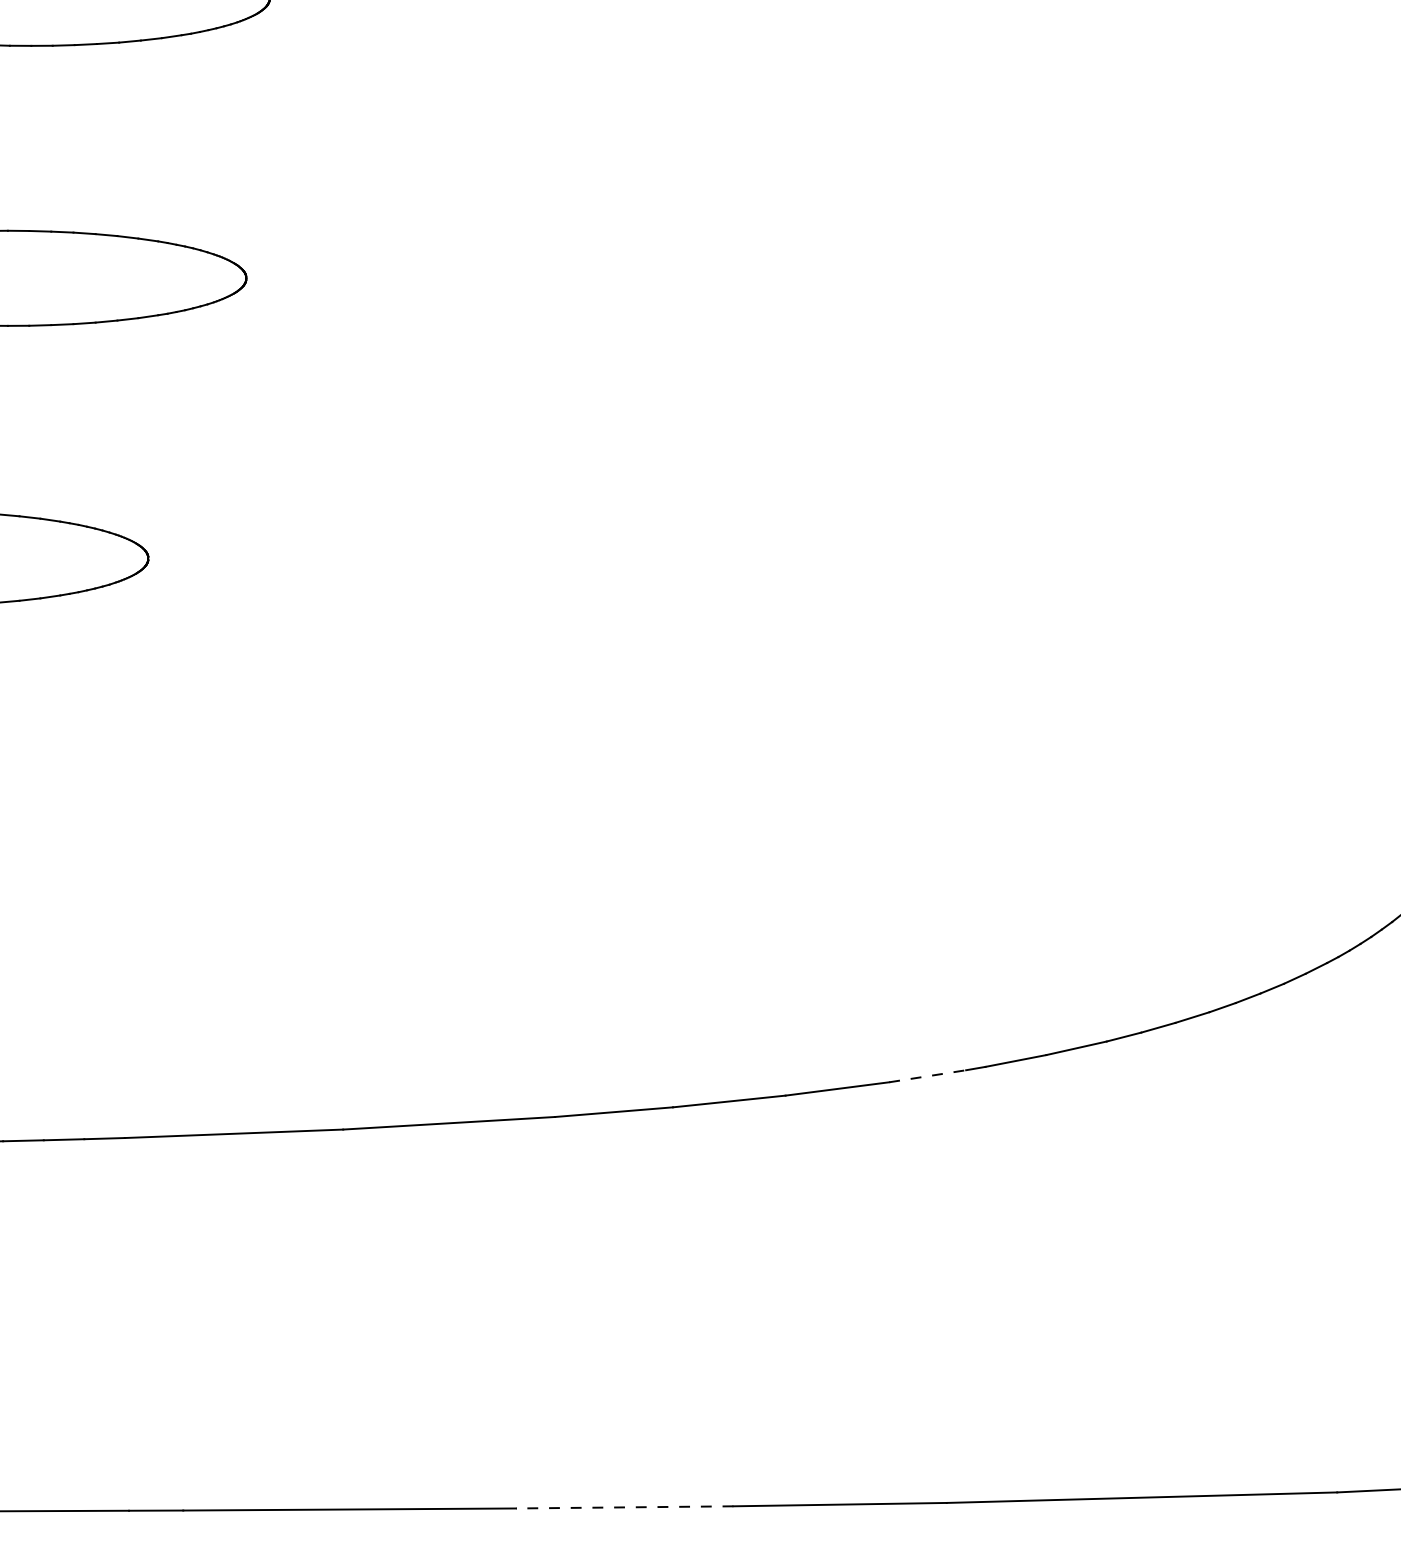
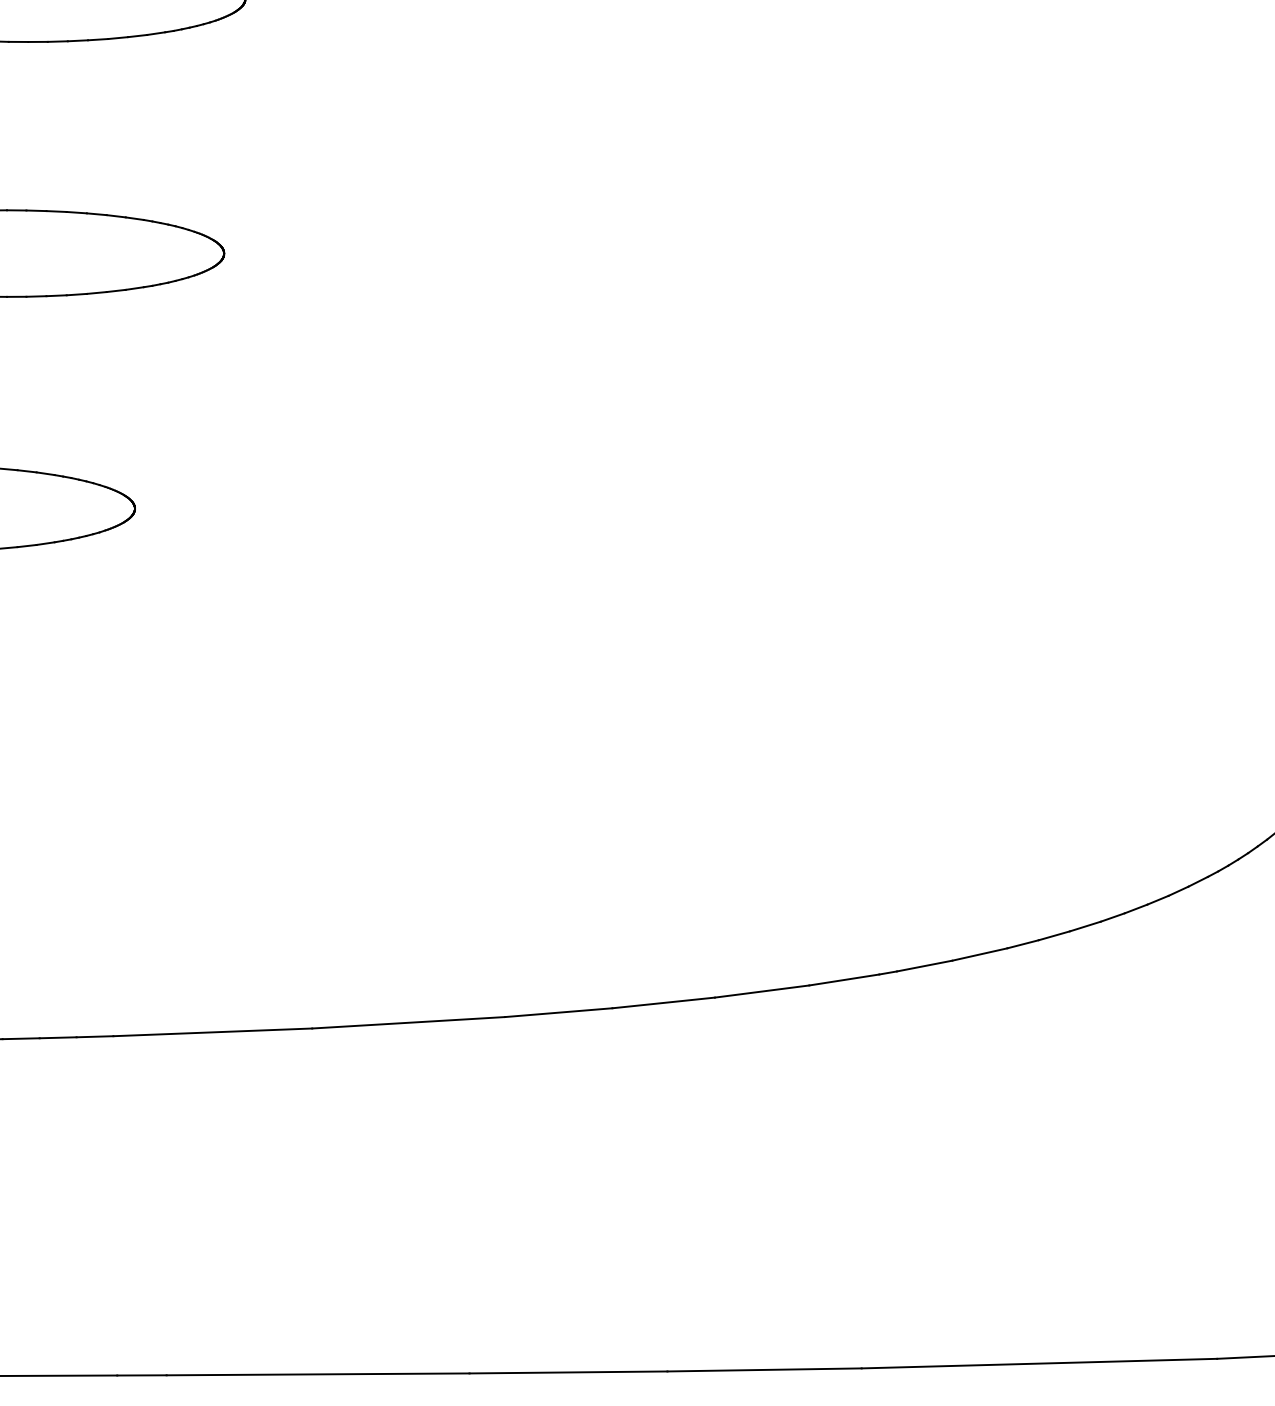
line: (927, 1075) -> (844, 979), dashed -> solid
line: (624, 1507) -> (568, 1372), dashed -> solid

